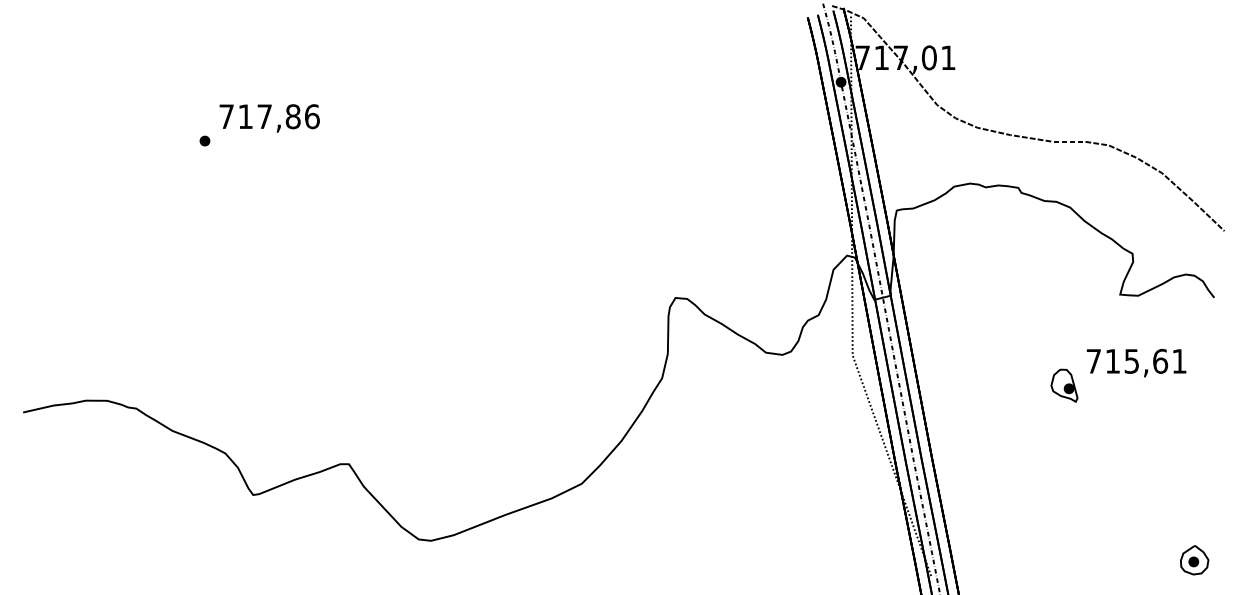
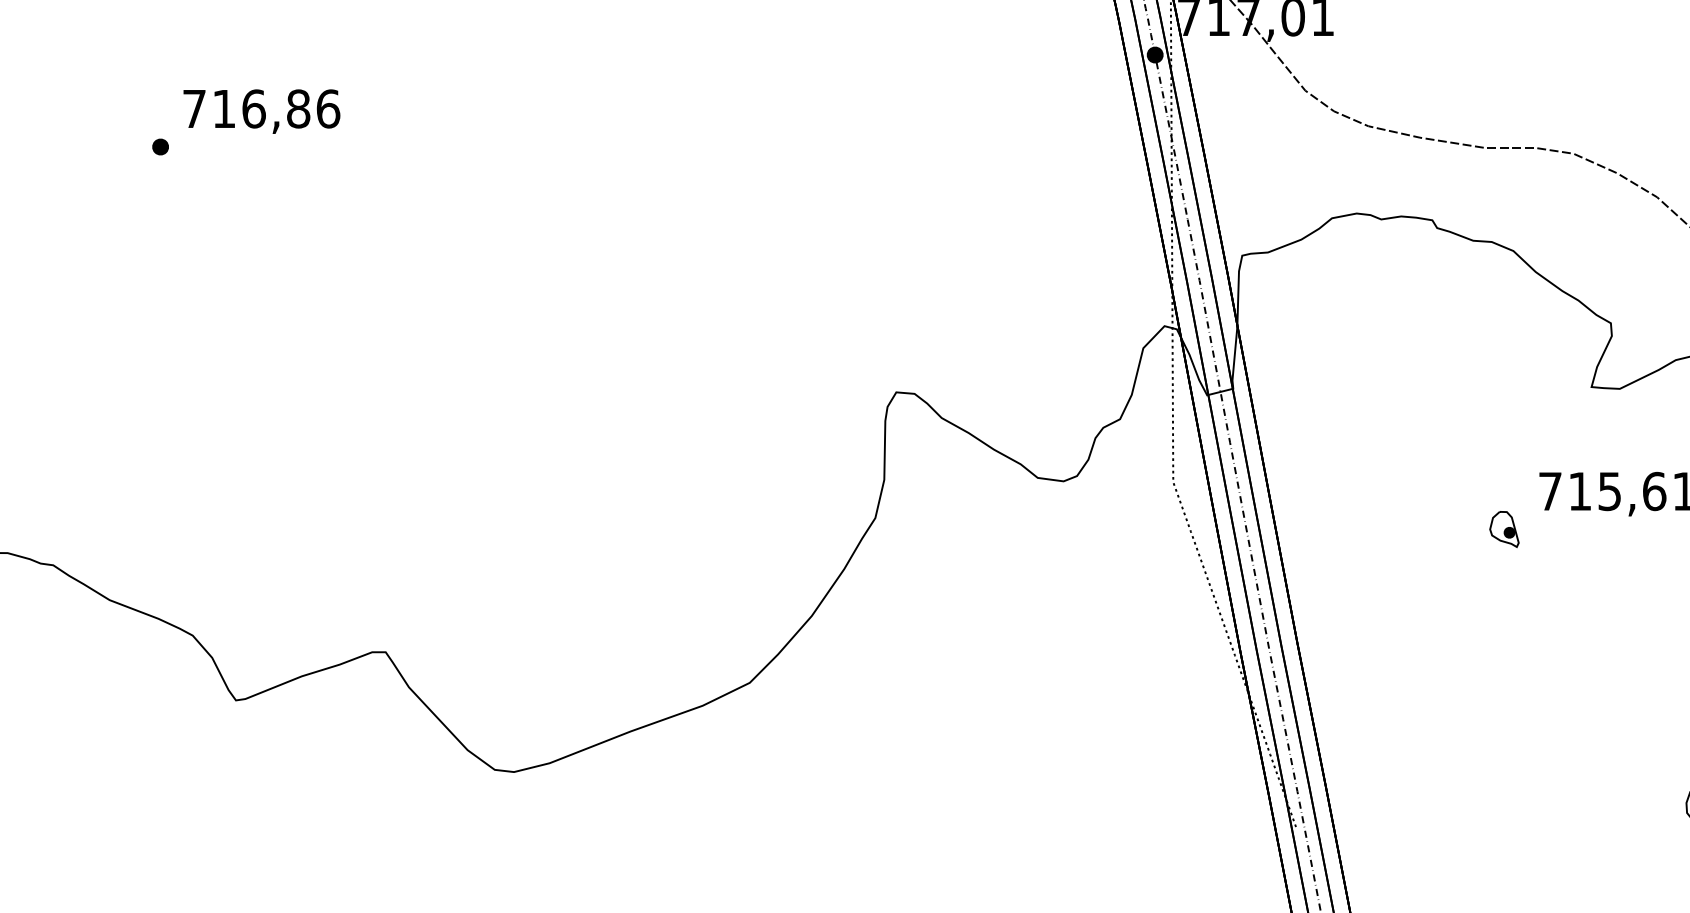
text: (264, 116) -> (253, 108), 717,86 -> 716,86
part: (1064, 385) -> (1504, 529), size x0.7

